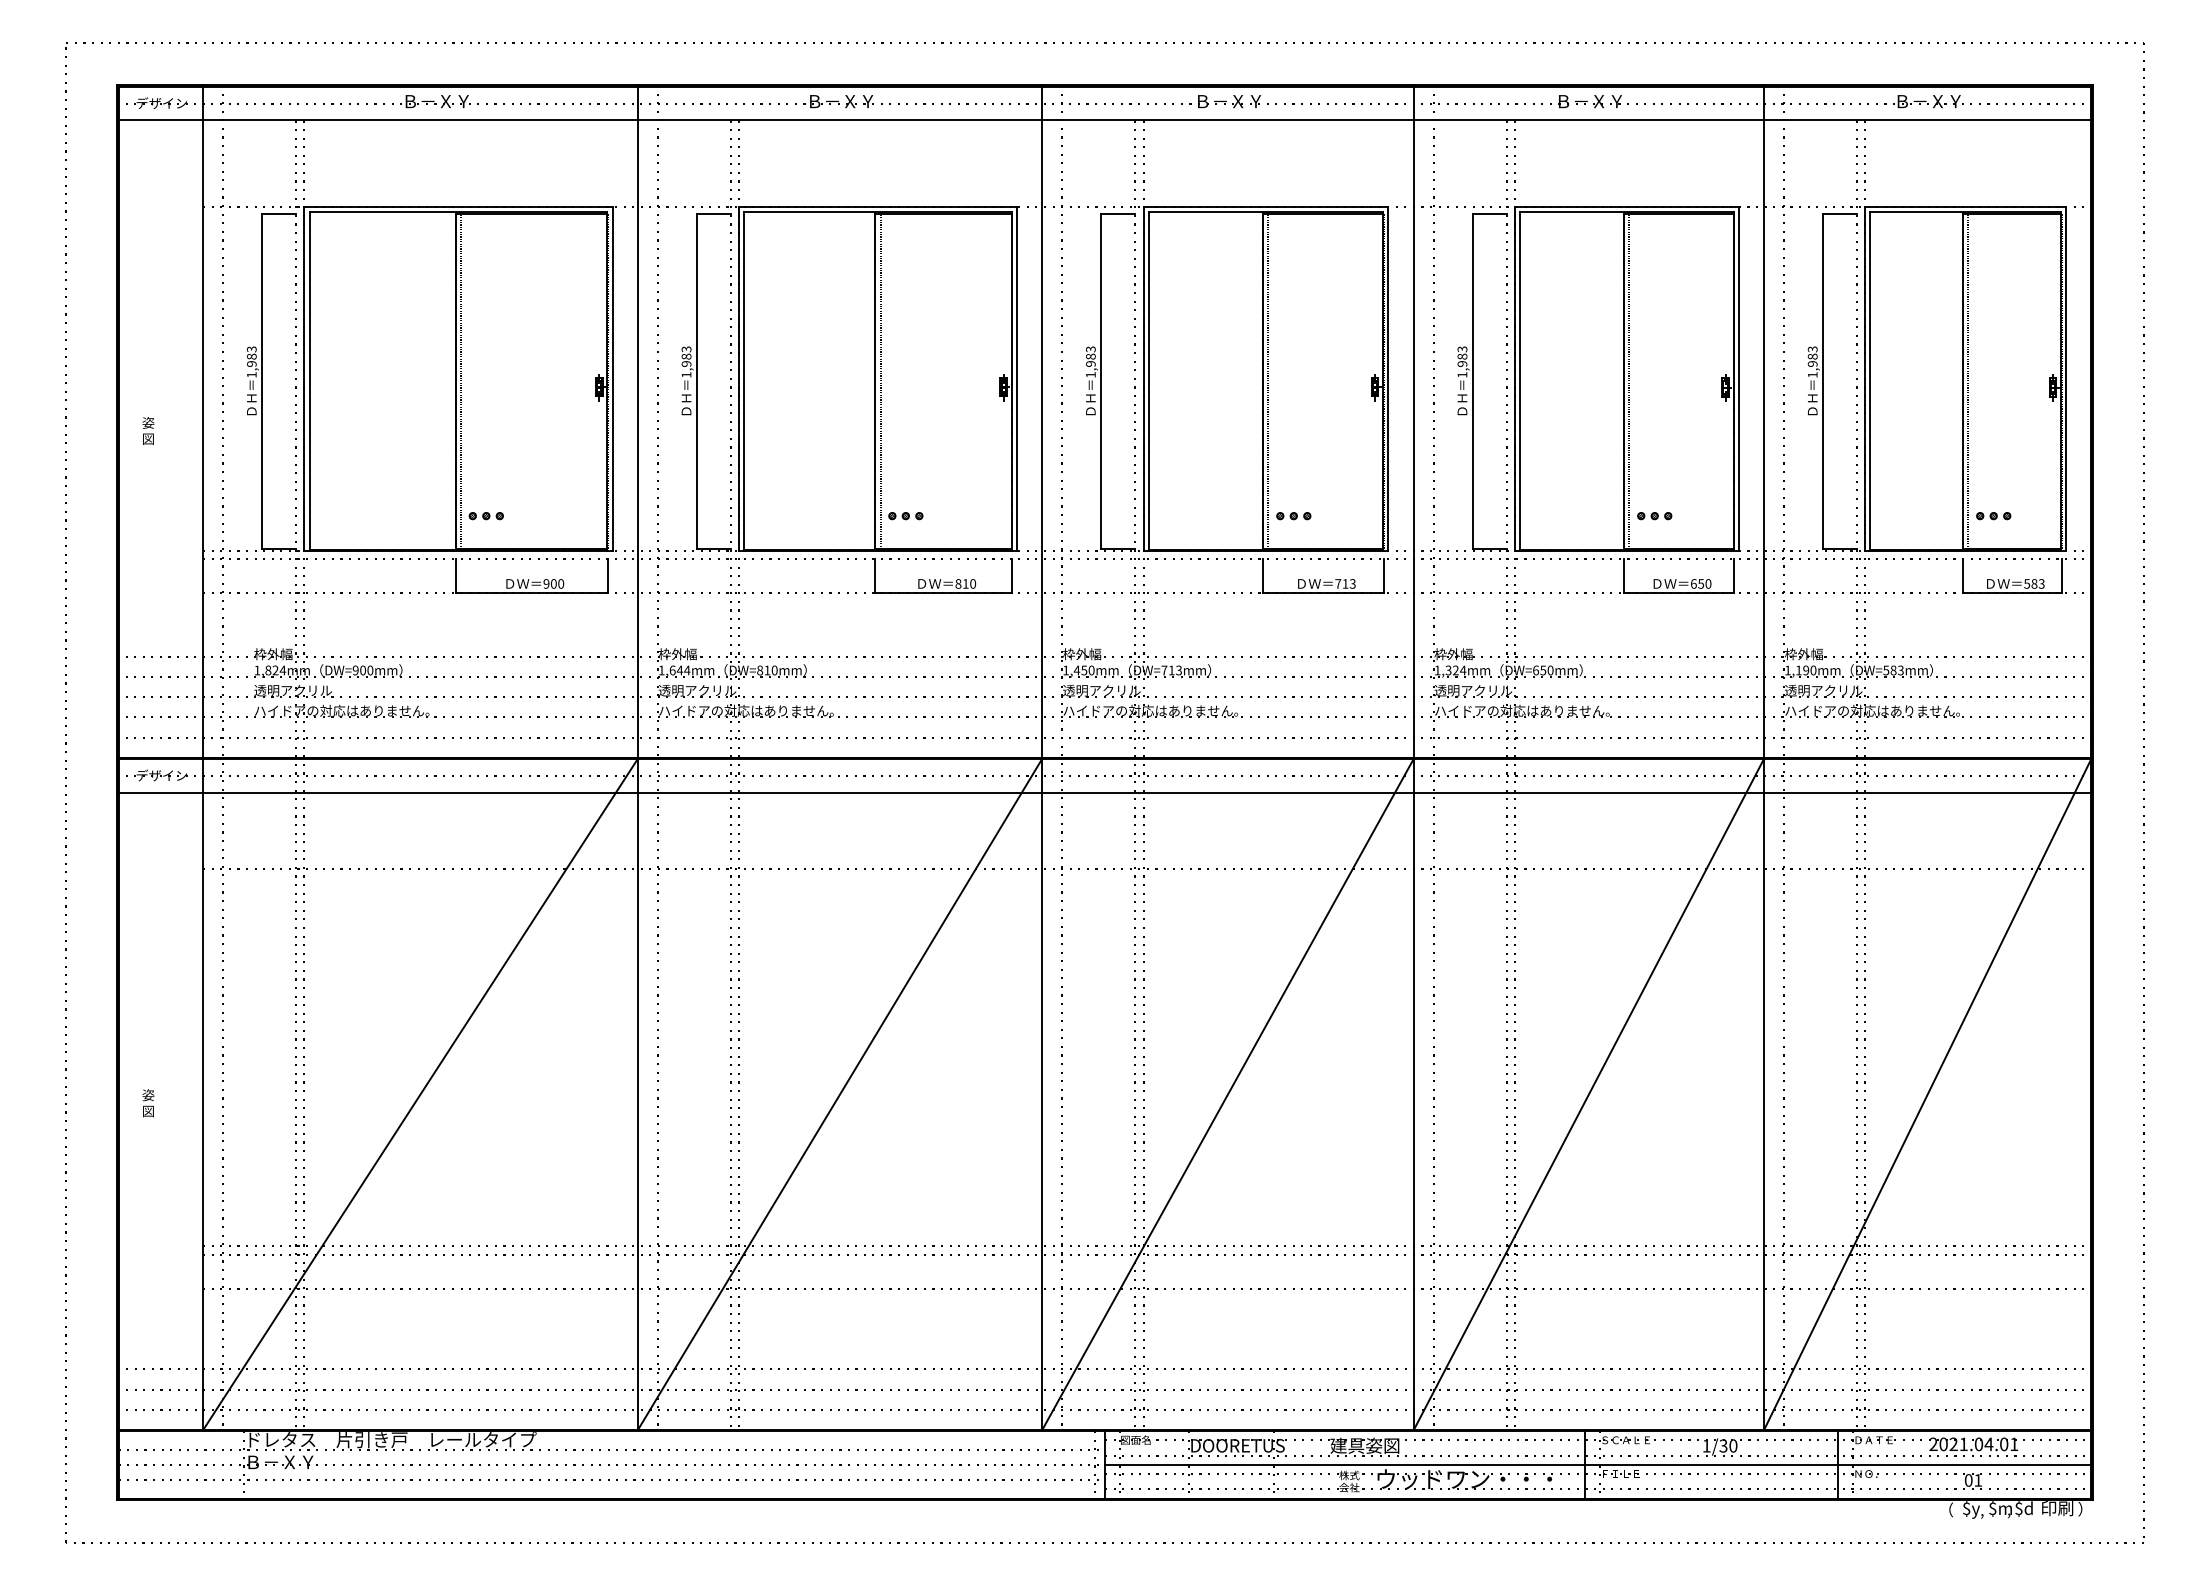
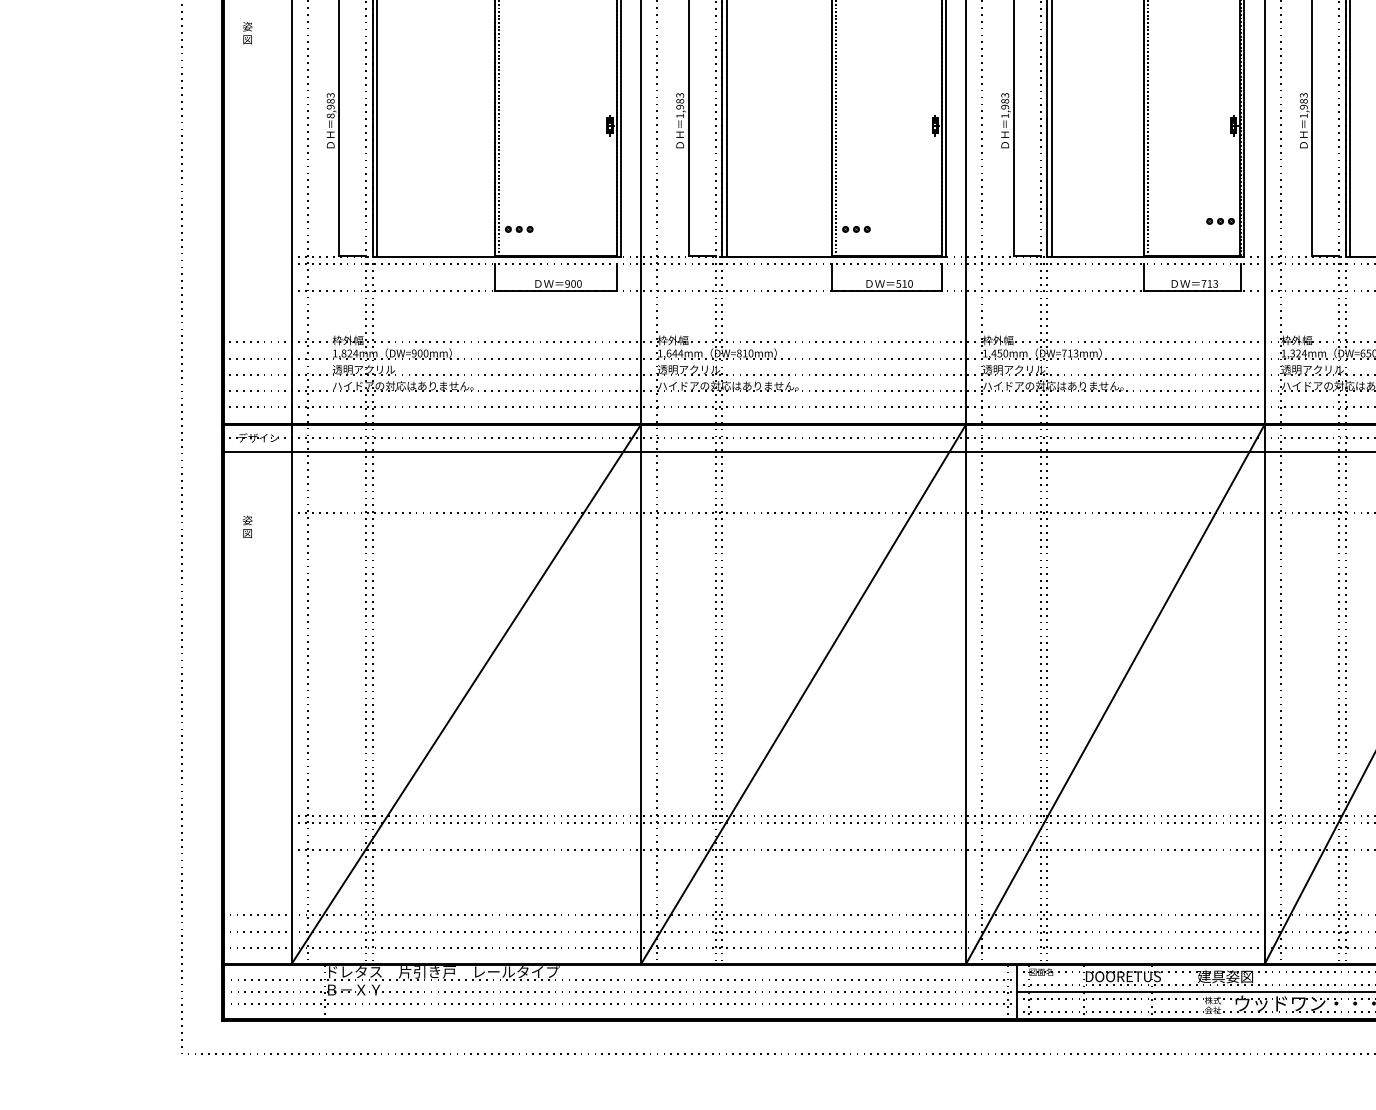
text: (251, 374) -> (330, 115), 1,983 -> 8,983
text: (148, 430) -> (247, 32), moved
part: (1293, 516) -> (1220, 221), moved
text: (958, 583) -> (898, 283), 810 -> 510
text: (148, 1103) -> (247, 527), moved

